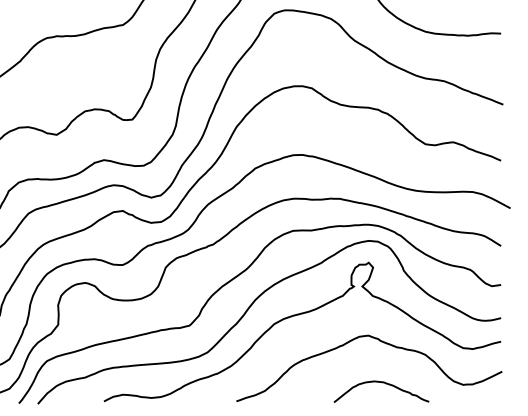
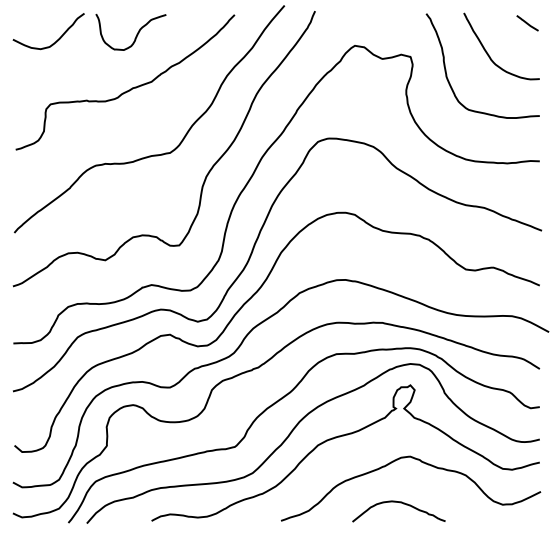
curve: (382, 383) -> (399, 503), moved

